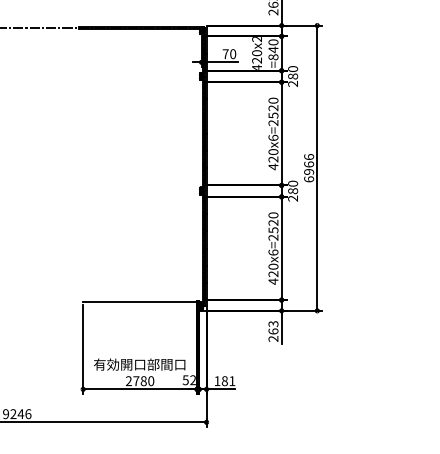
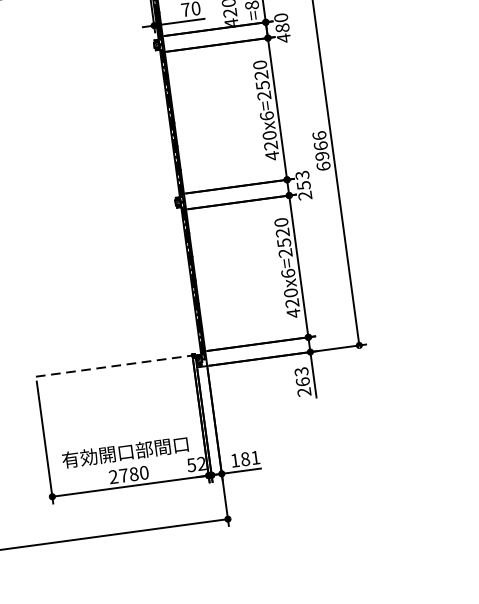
text: (292, 83) -> (283, 37), 280 -> 480
text: (292, 187) -> (302, 180), 280 -> 253
line: (140, 301) -> (114, 365), solid -> dashed

